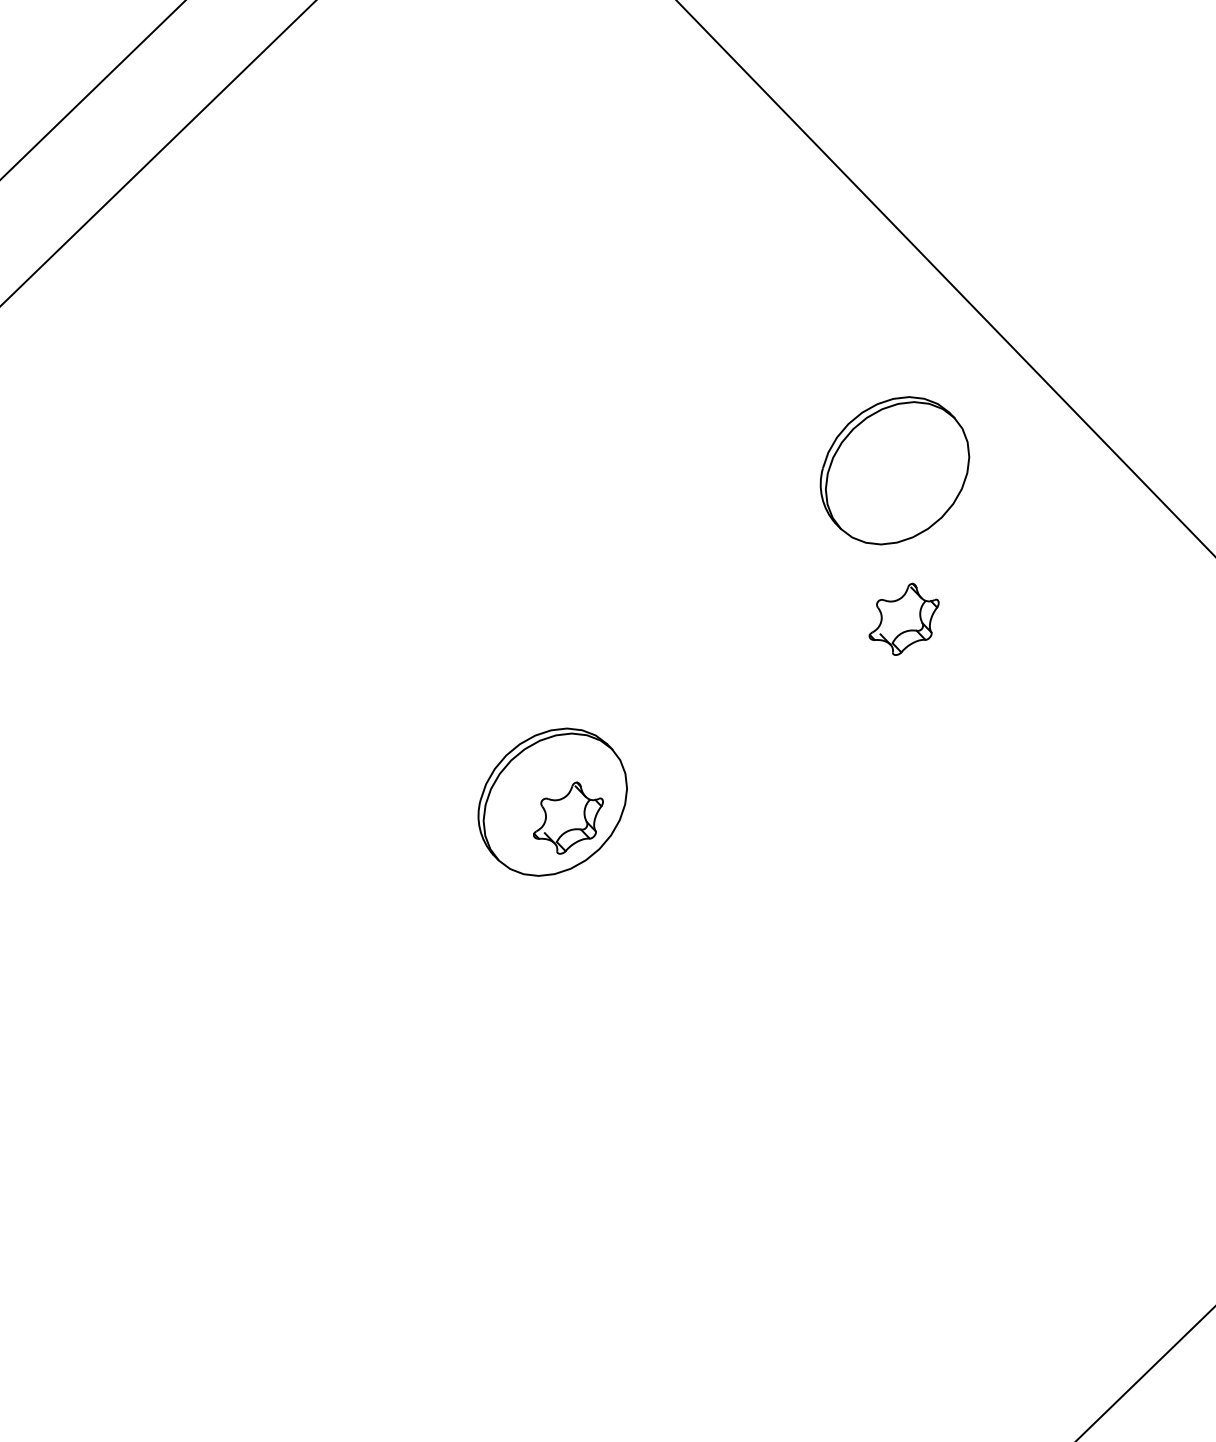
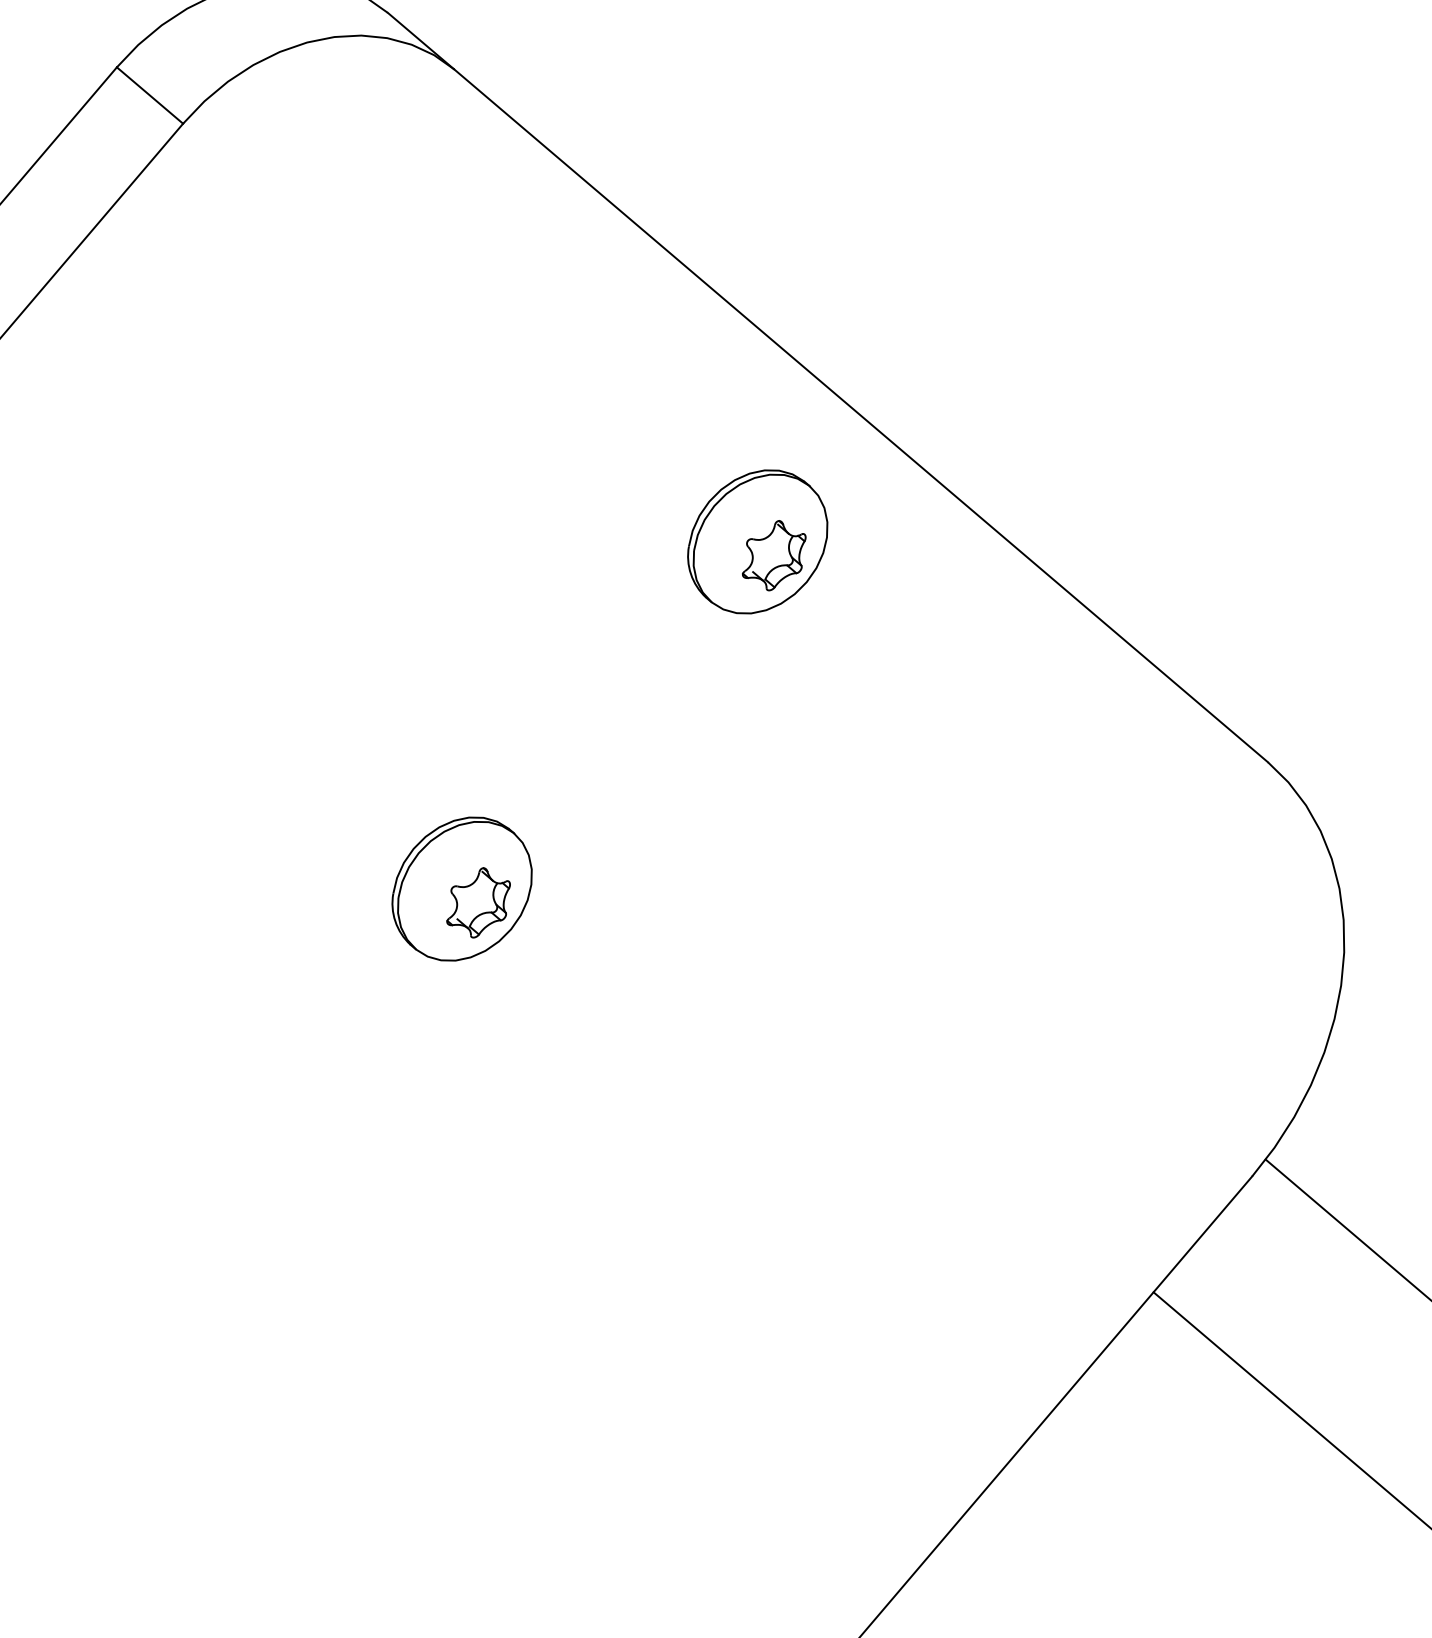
part: (904, 619) -> (774, 555), moved

